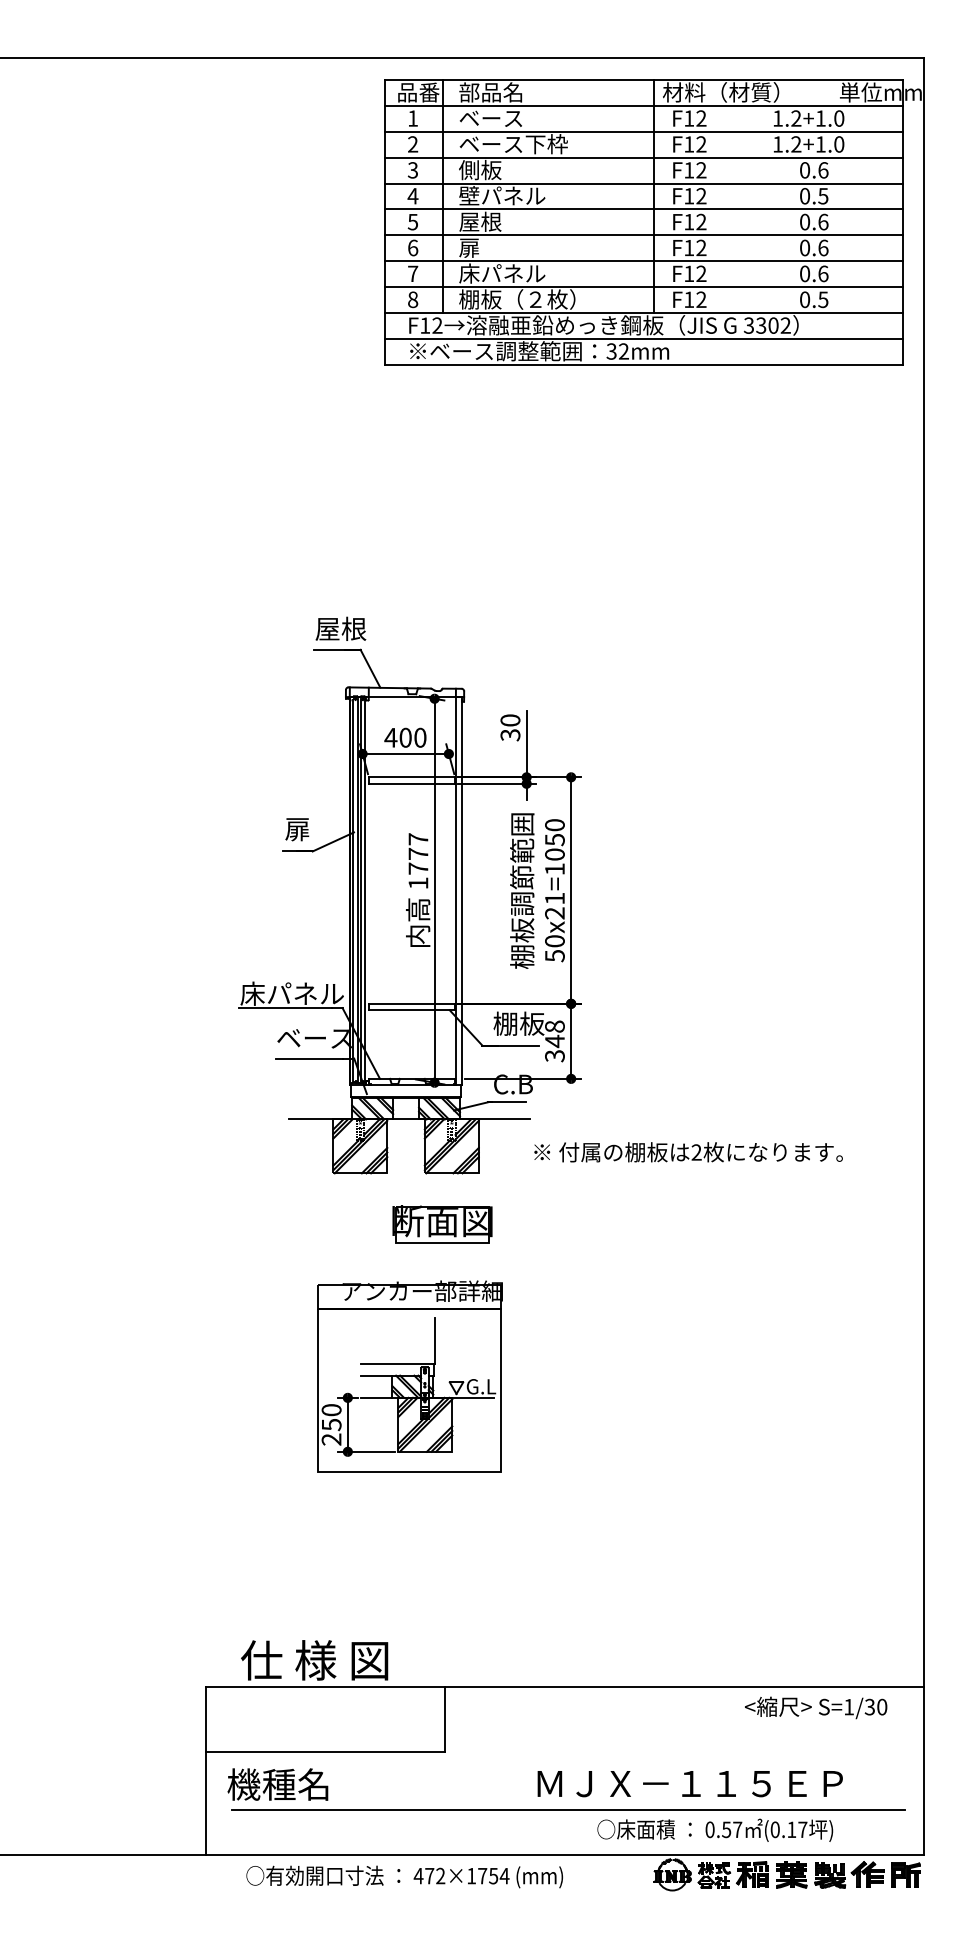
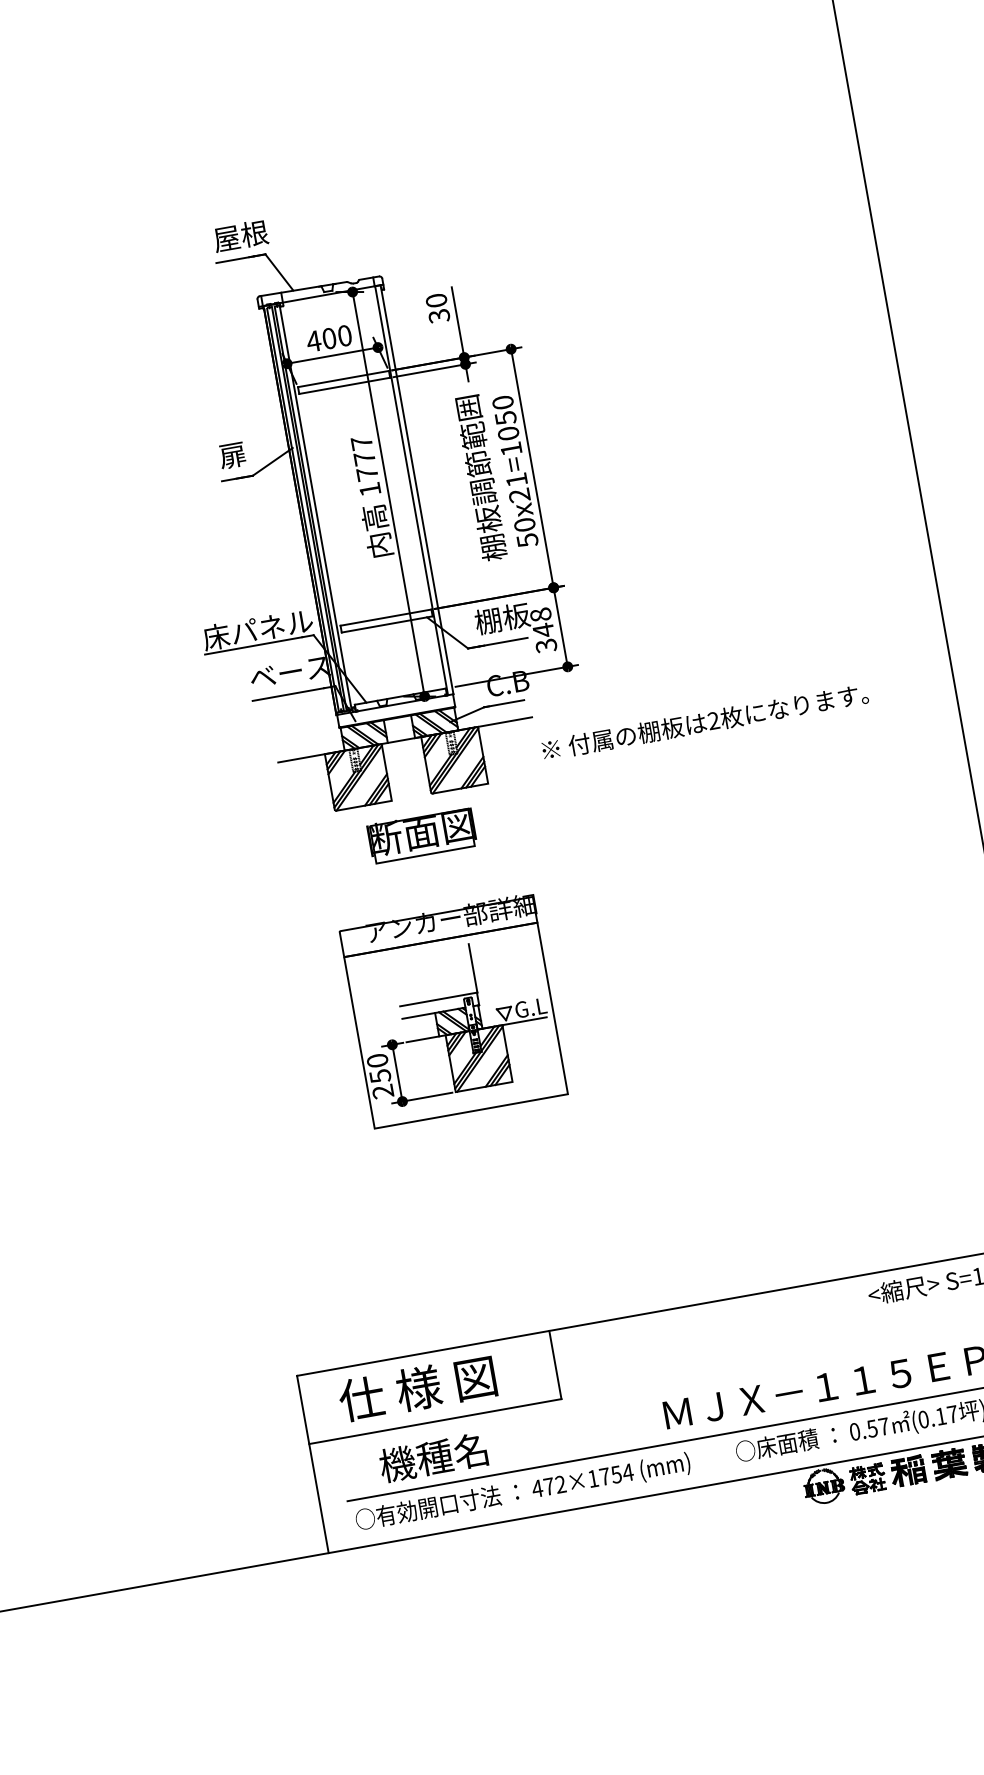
part: (442, 1224) -> (422, 835), moved
text: (314, 1660) -> (417, 1388), moved
text: (277, 1784) -> (432, 1457), moved
text: (404, 1876) -> (522, 1491), moved

